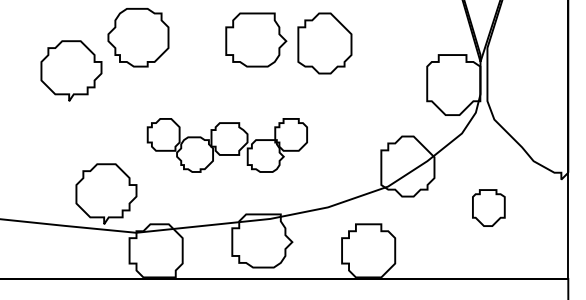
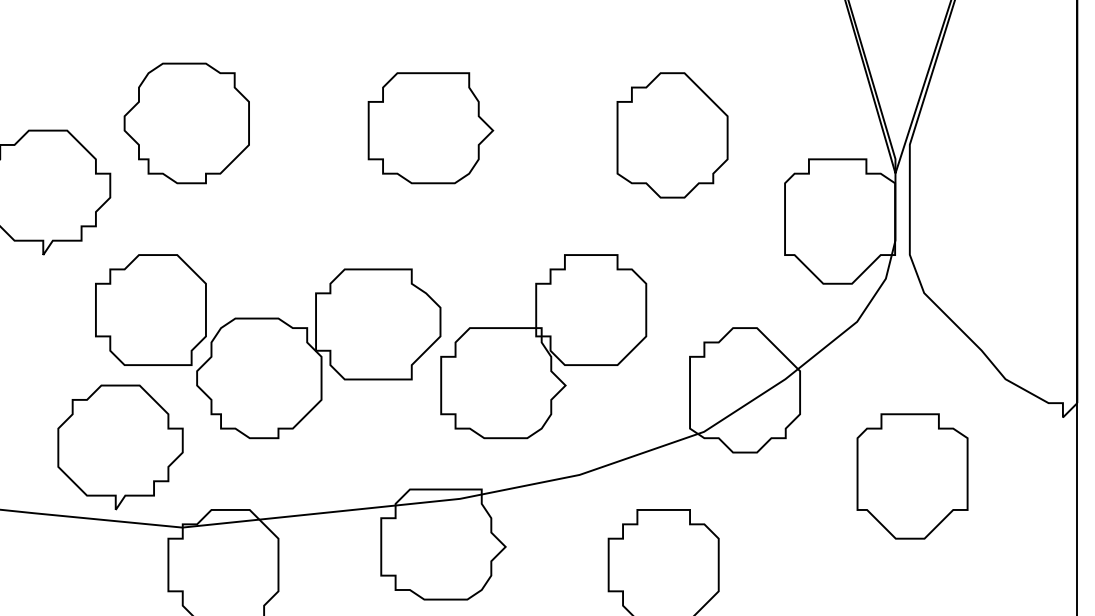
part: (324, 43) -> (671, 135), moved
part: (227, 145) -> (371, 346), size x1.67
part: (488, 207) -> (912, 475), size x1.67

